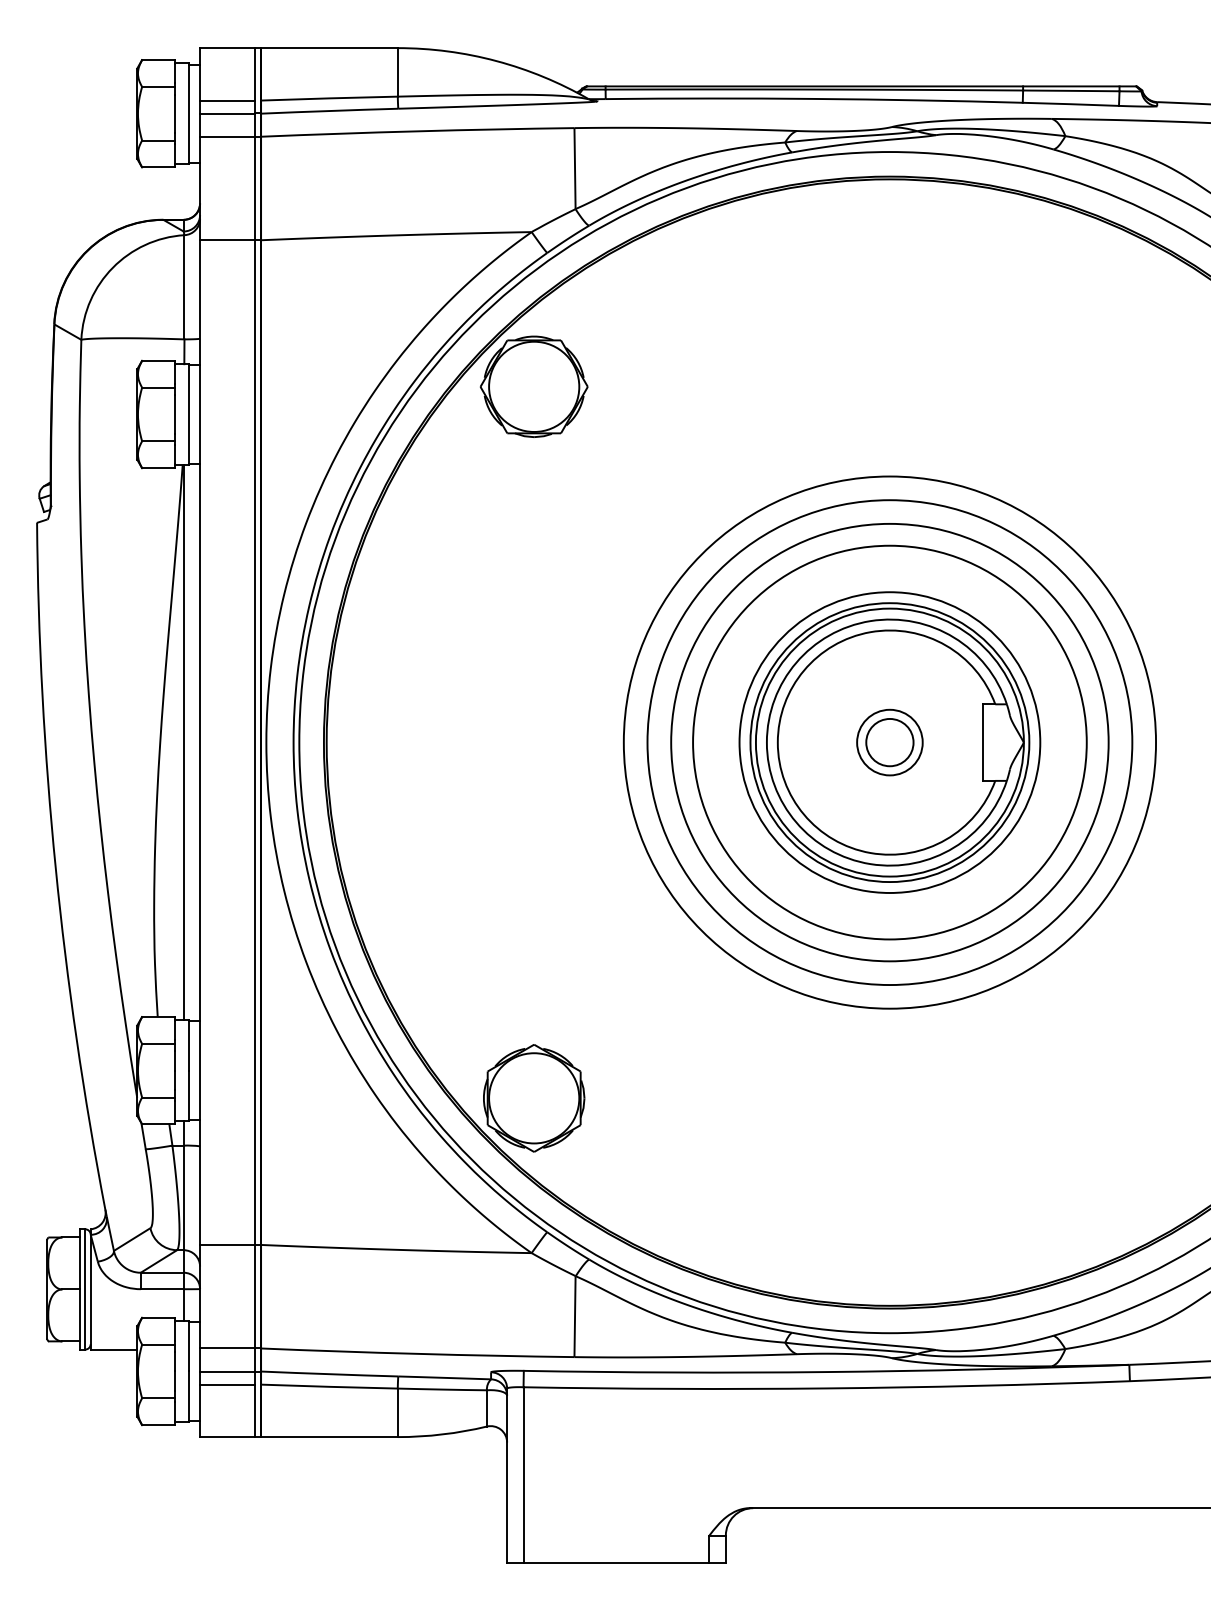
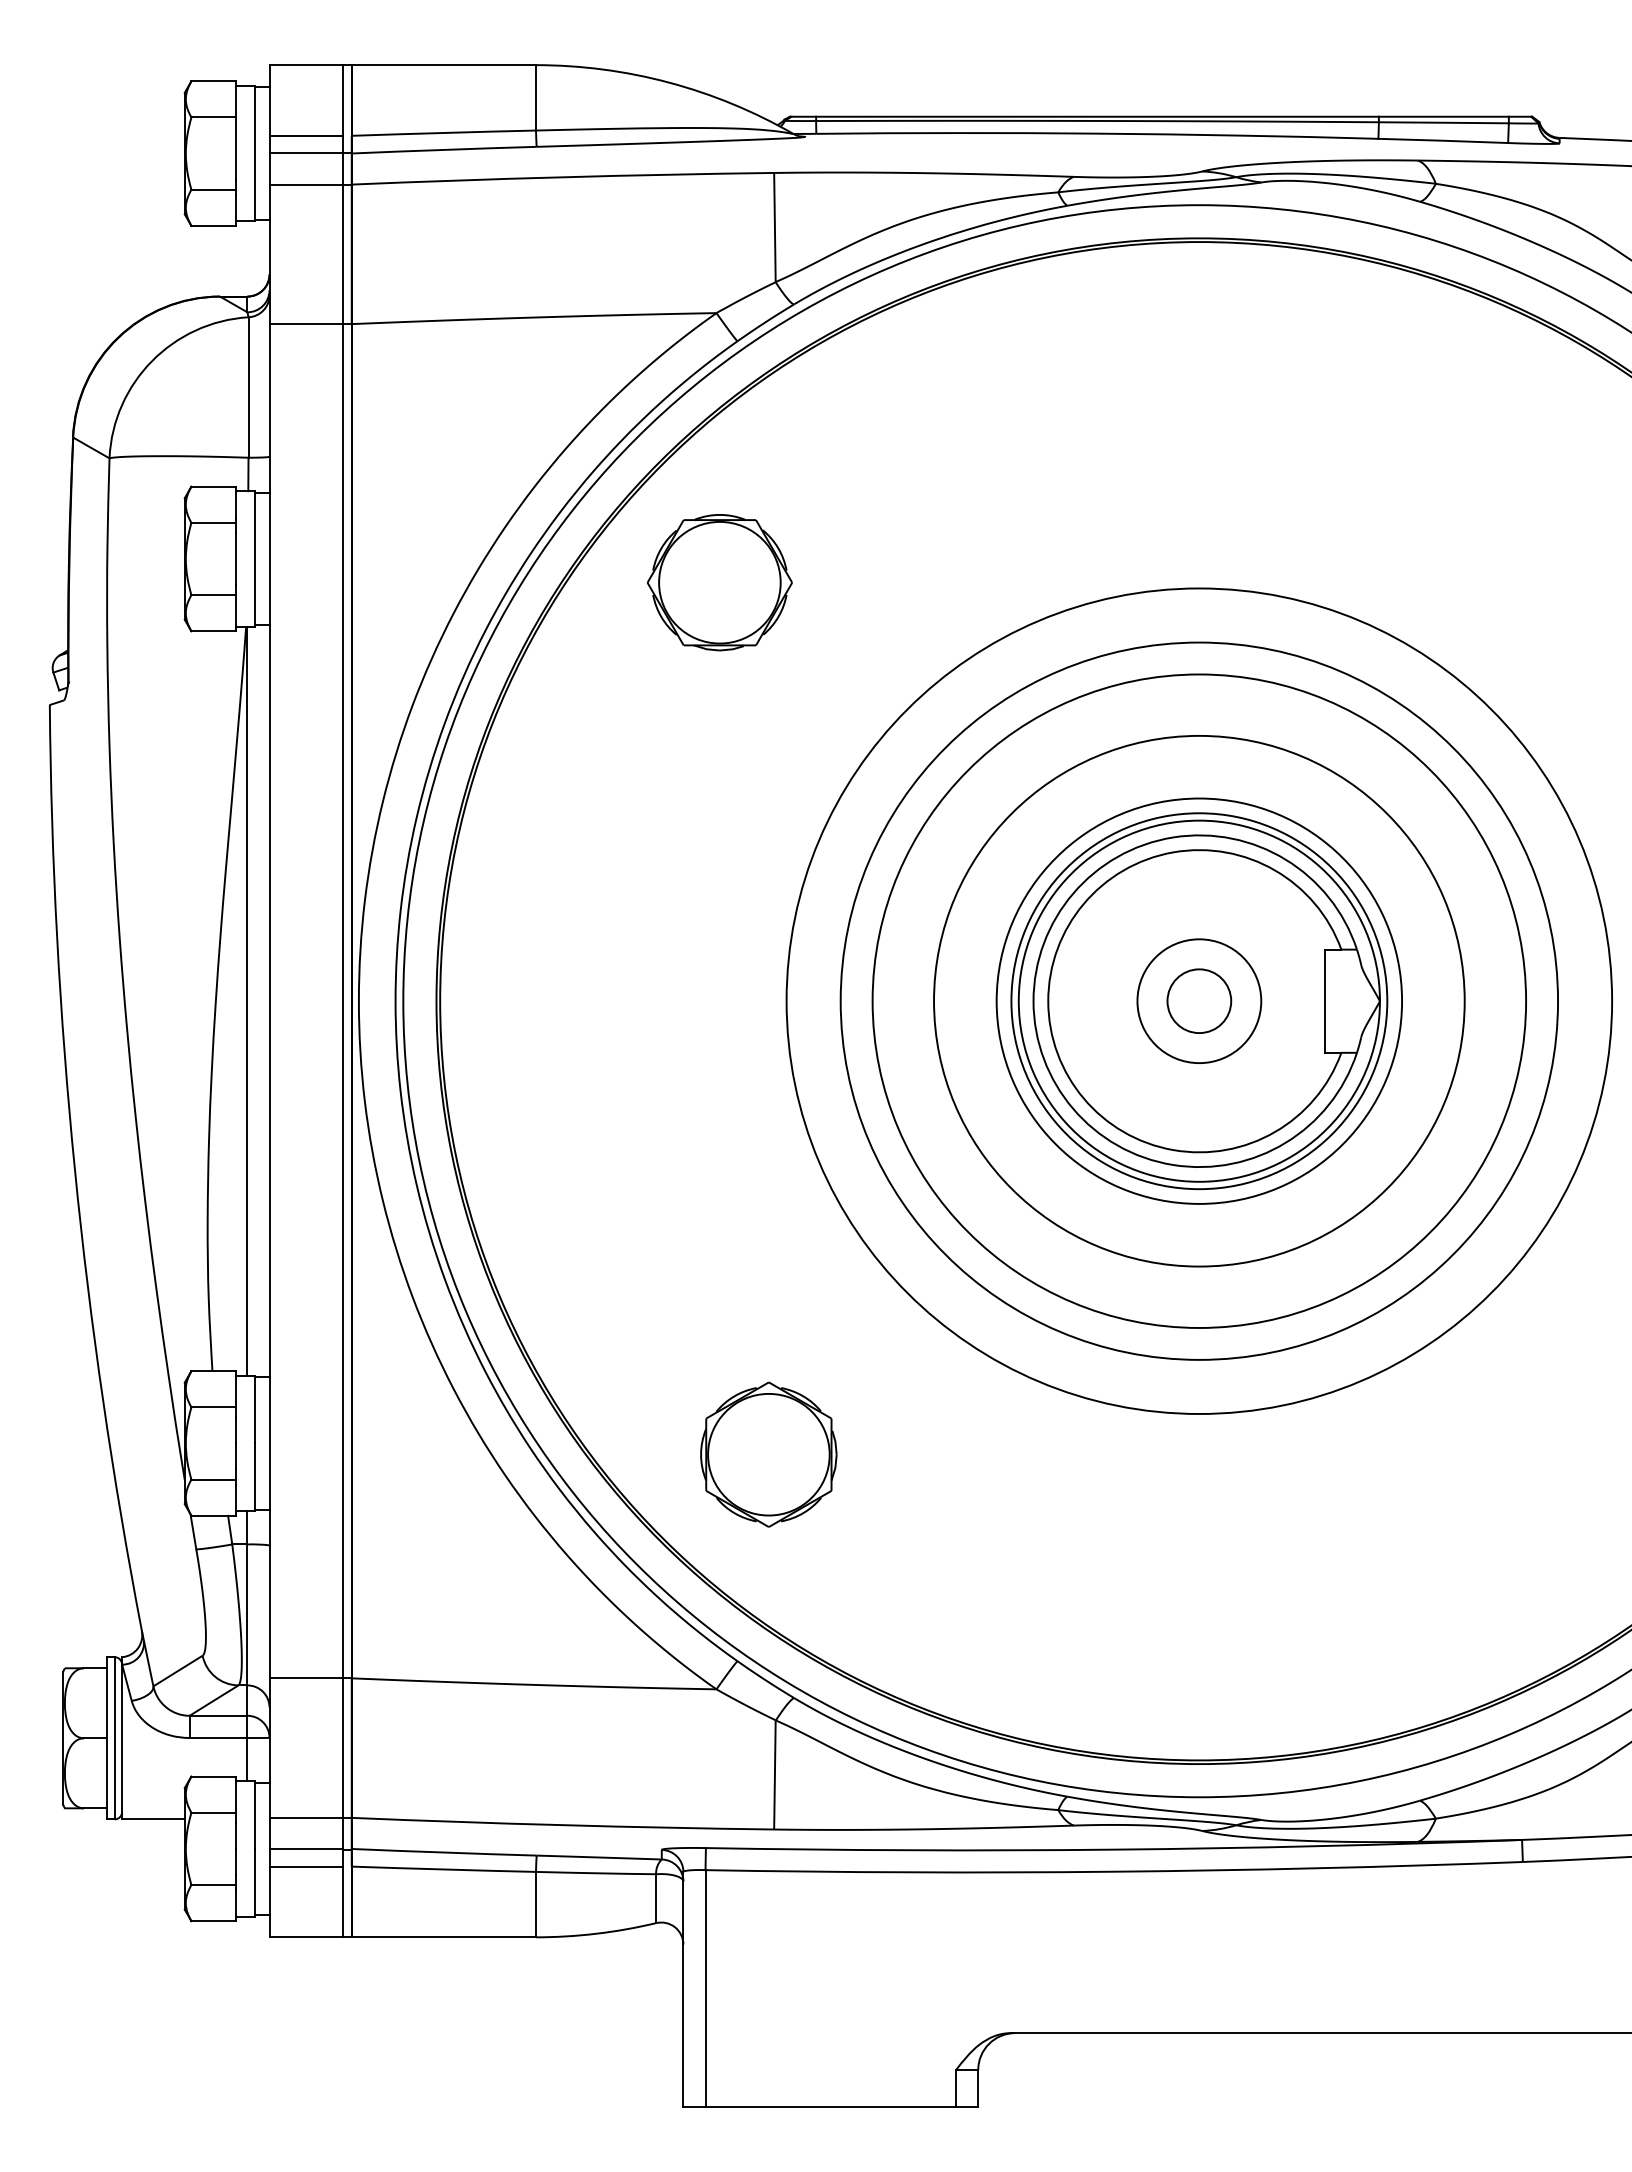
part: (533, 386) -> (719, 582), moved
circle: (890, 742) -> (1199, 1001), size x1.4
circle: (890, 742) -> (1199, 1001), size x1.4
part: (533, 1098) -> (768, 1454), moved

